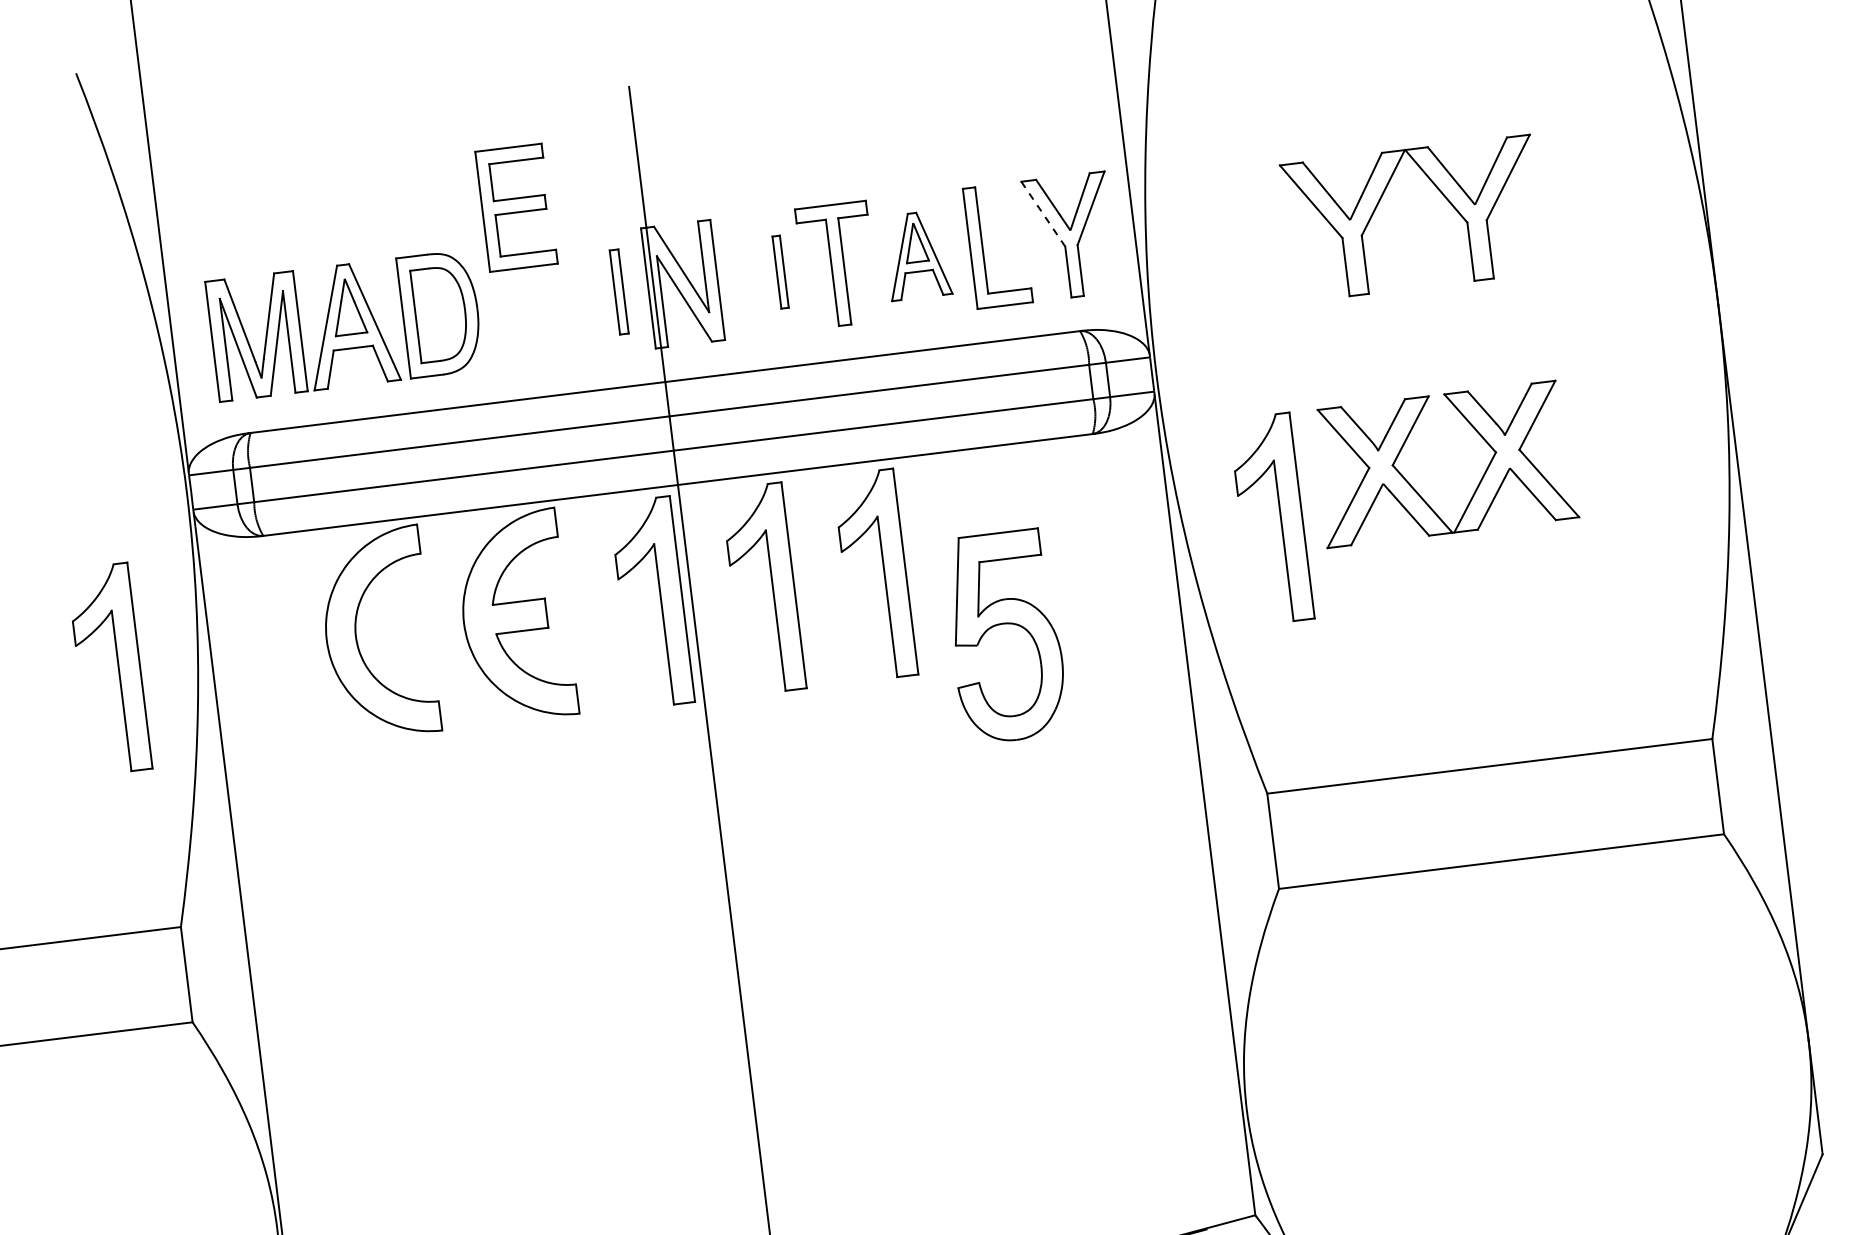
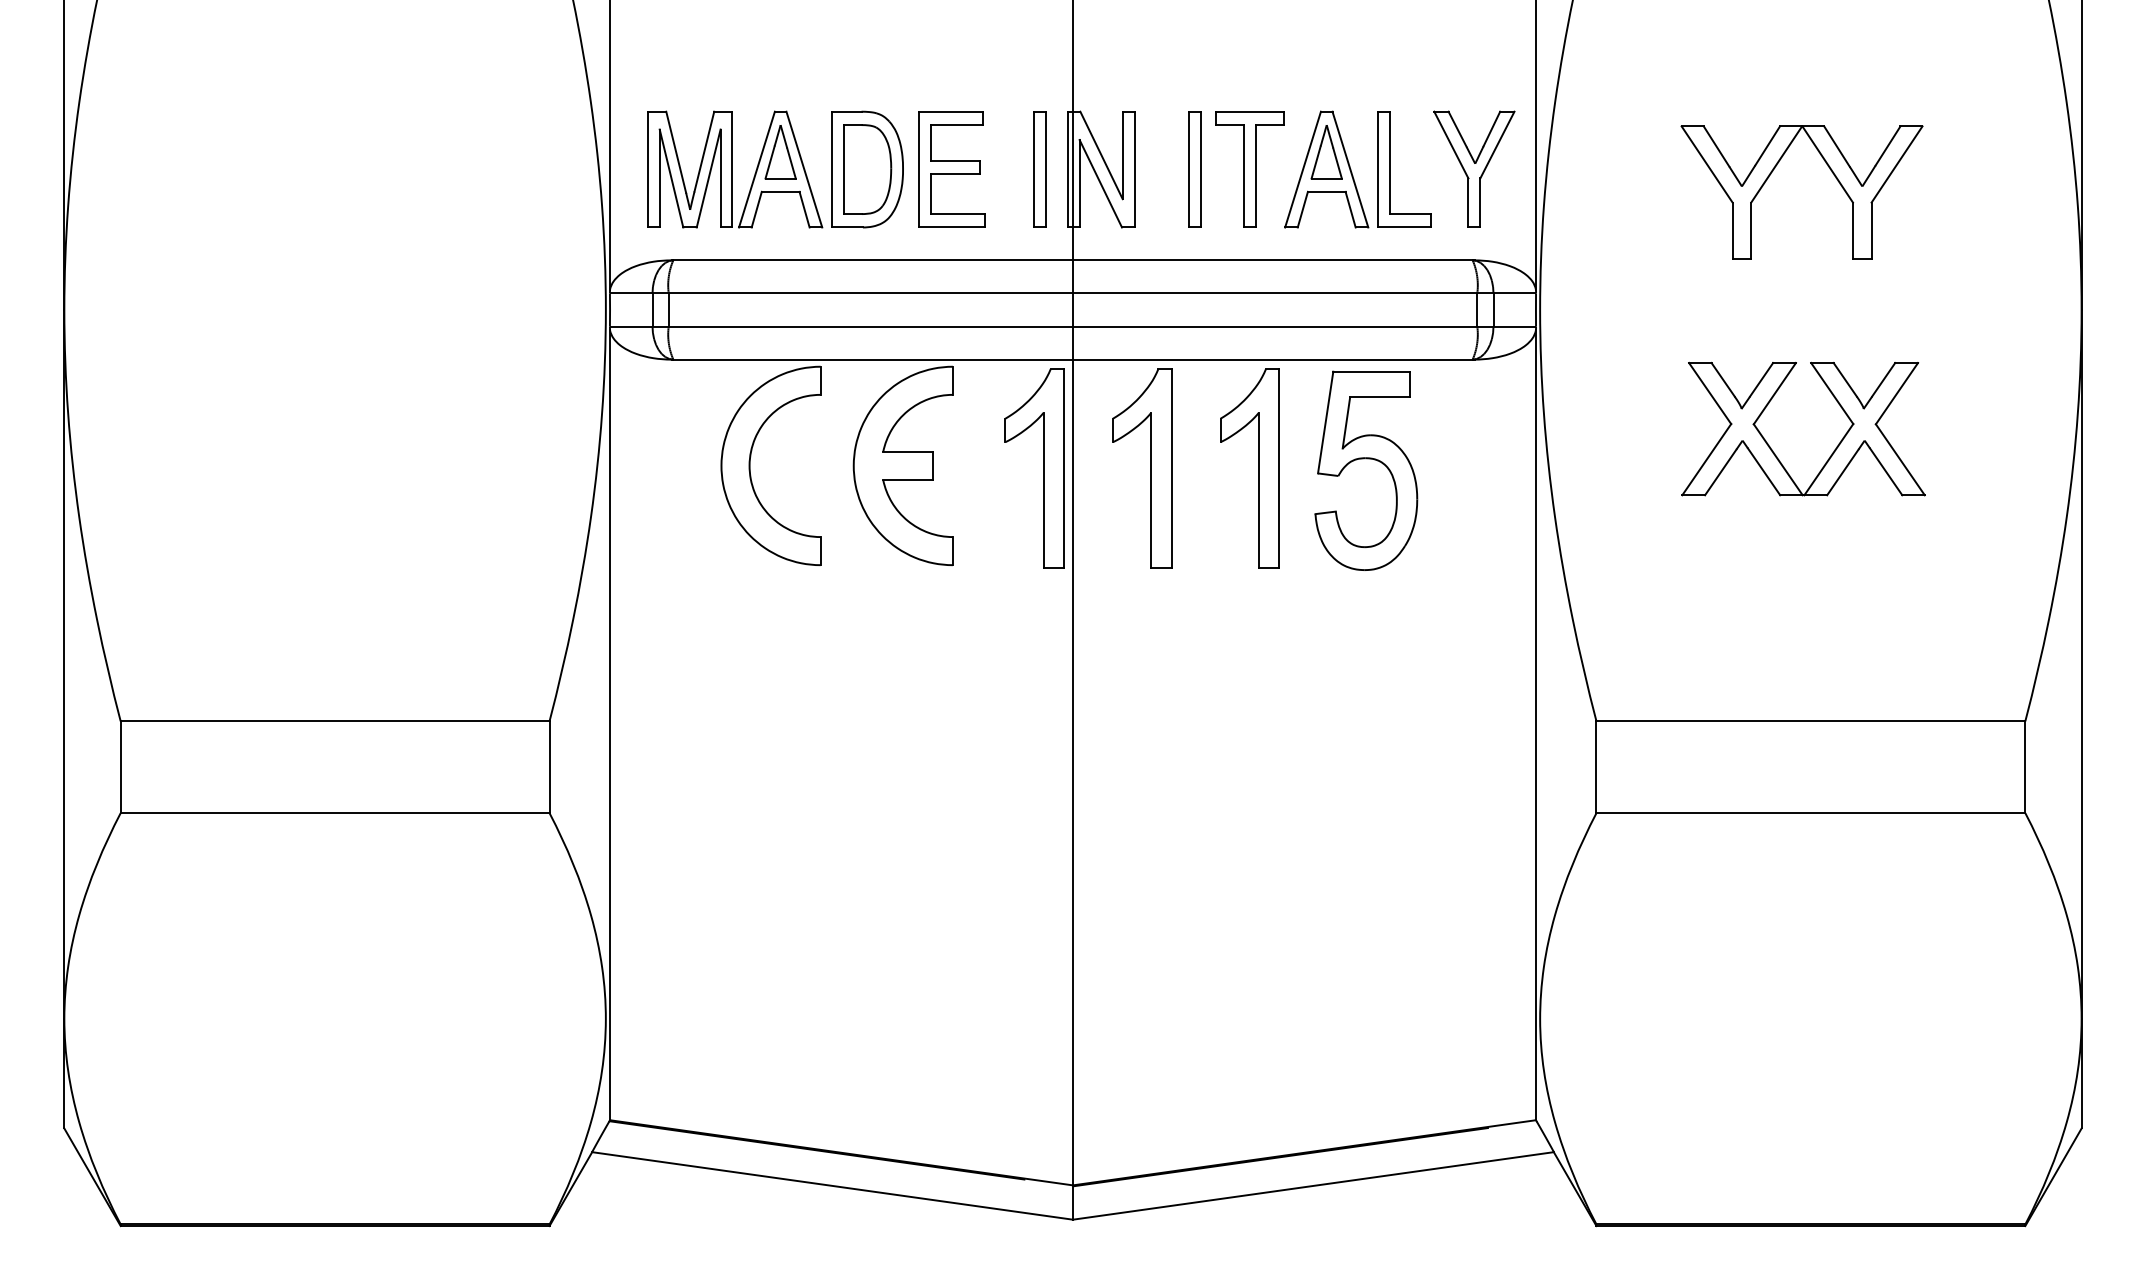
part: (515, 207) -> (951, 169), moved
line: (1043, 214) -> (1451, 145), dashed -> solid
part: (916, 255) -> (1326, 169), size x1.43
part: (779, 272) -> (1194, 169), size x1.67
part: (619, 291) -> (1039, 169), size x1.43
part: (1280, 518) -> (1641, 461), removed
part: (1004, 624) -> (1366, 459), moved
part: (118, 668) -> (520, 468), removed

